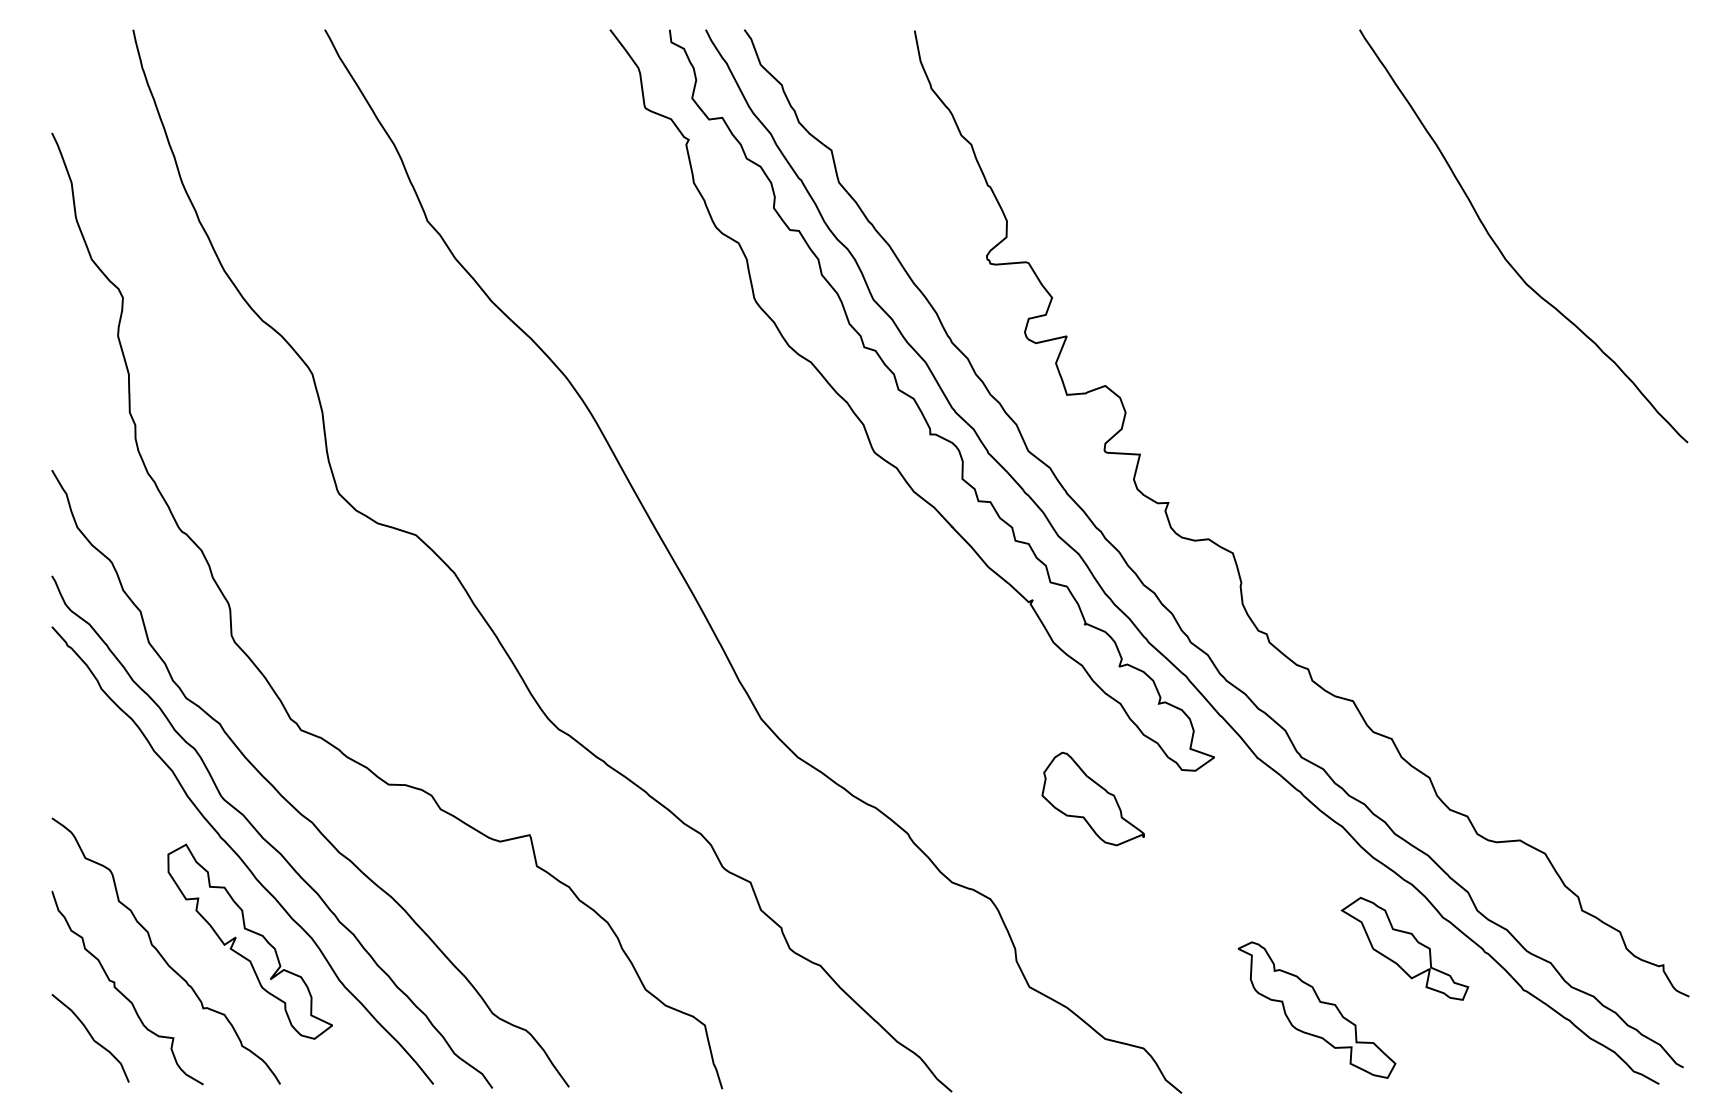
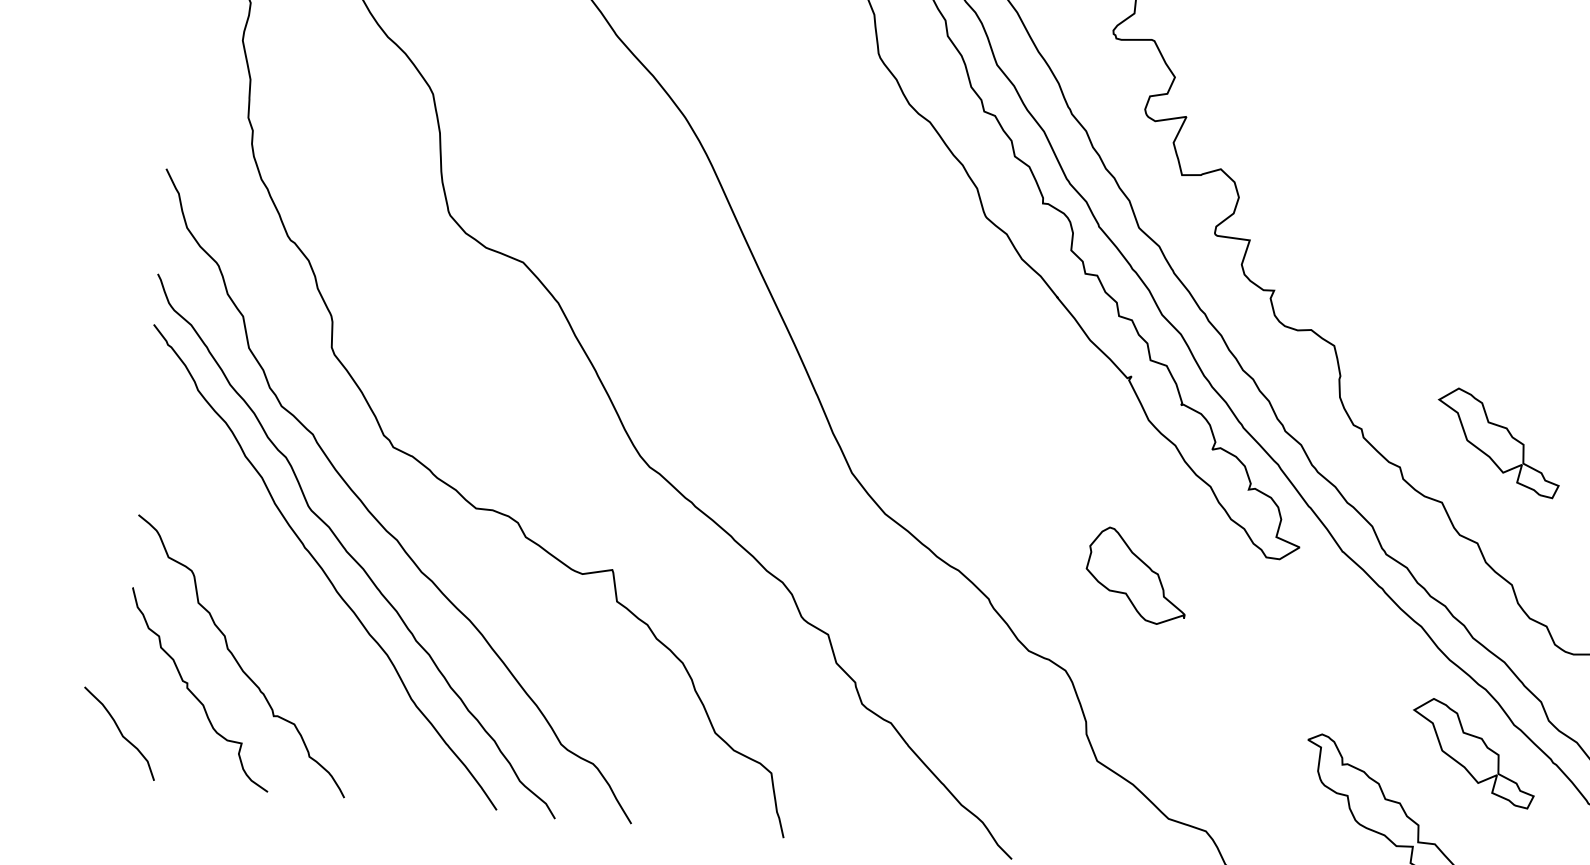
part: (1404, 636) -> (1498, 442), added
part: (1092, 798) -> (1136, 575), moved
part: (249, 941) -> (325, 653), removed
curve: (91, 1038) -> (120, 734), moved

